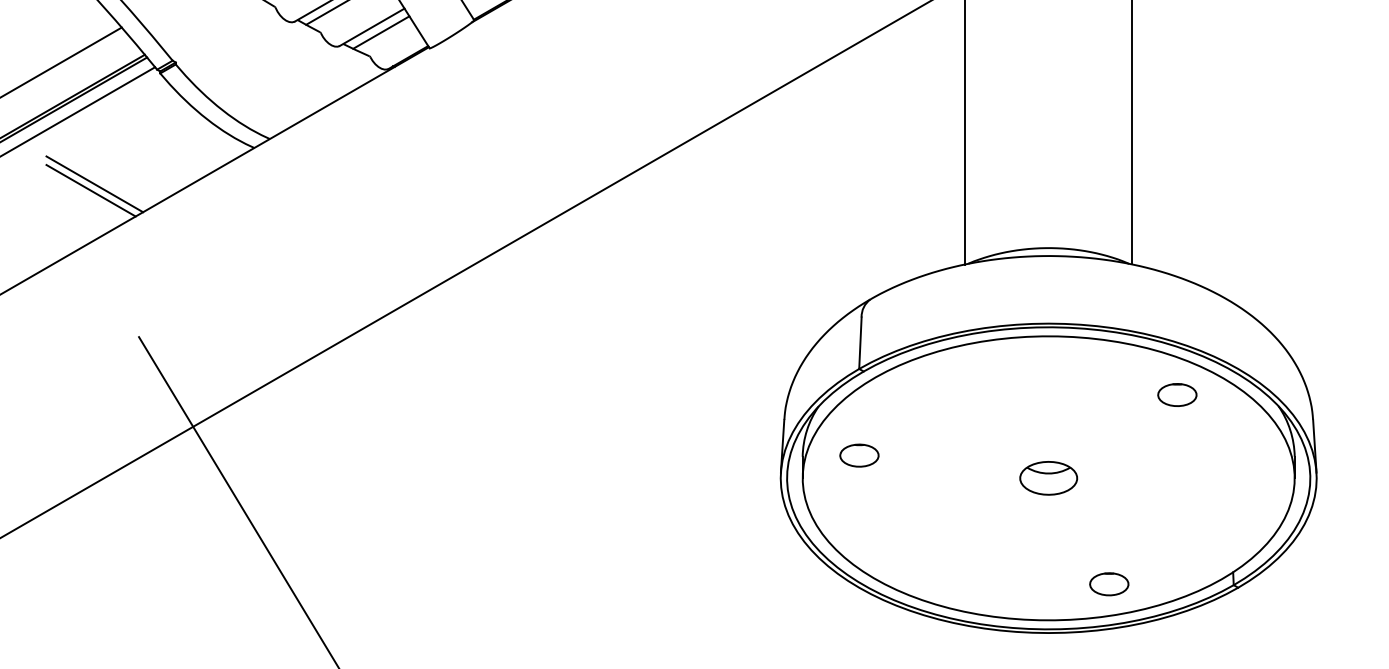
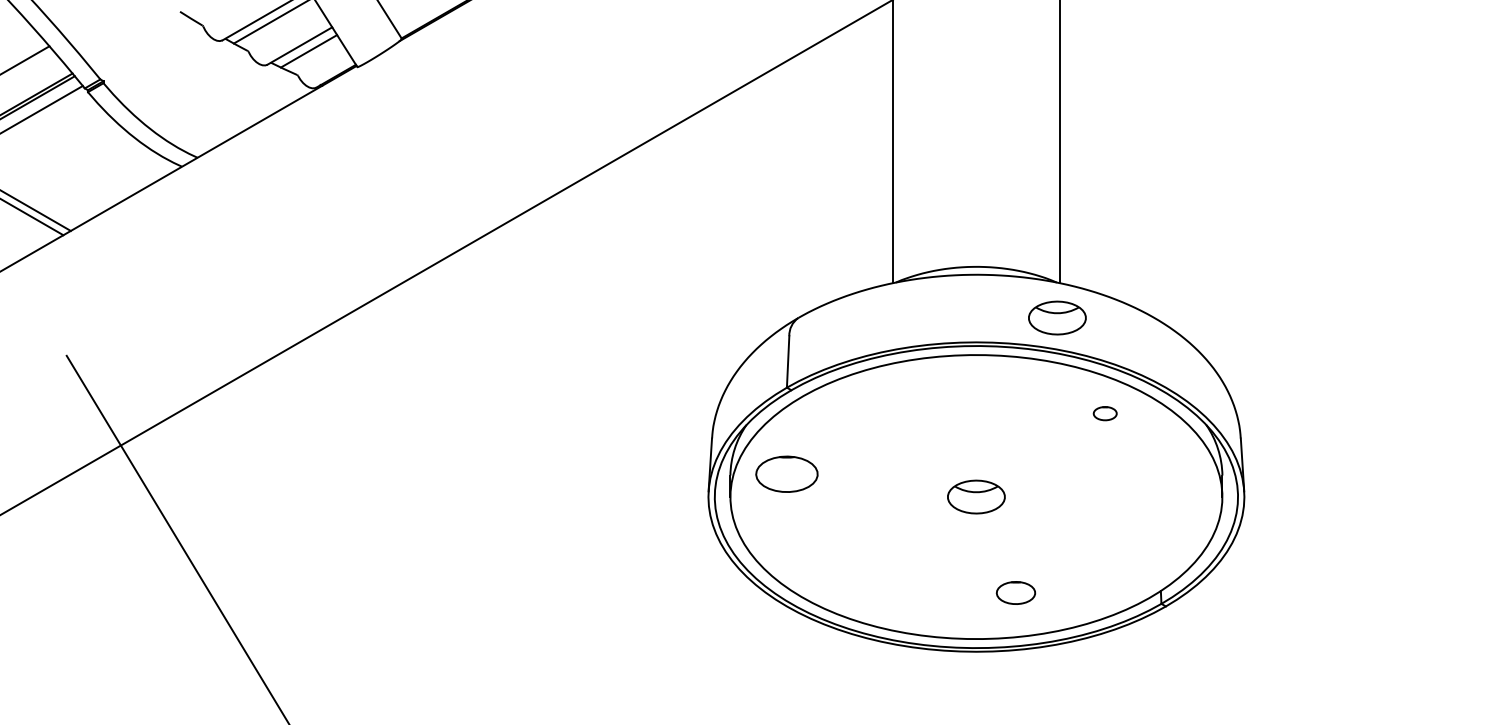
part: (1129, 298) -> (1057, 317), added
part: (1177, 394) -> (1105, 413), size x0.6
part: (859, 455) -> (787, 474), size x1.6
part: (1108, 583) -> (1015, 592), moved

